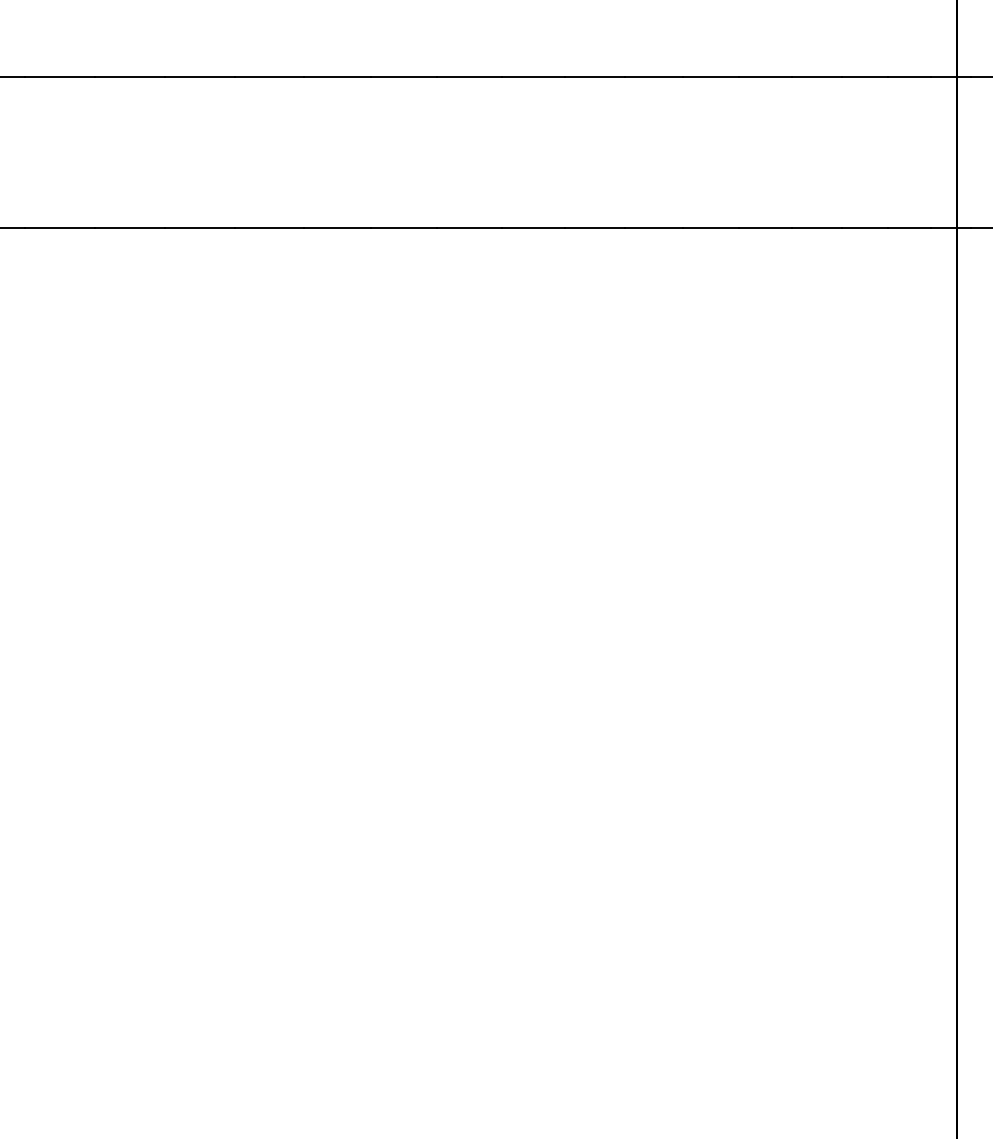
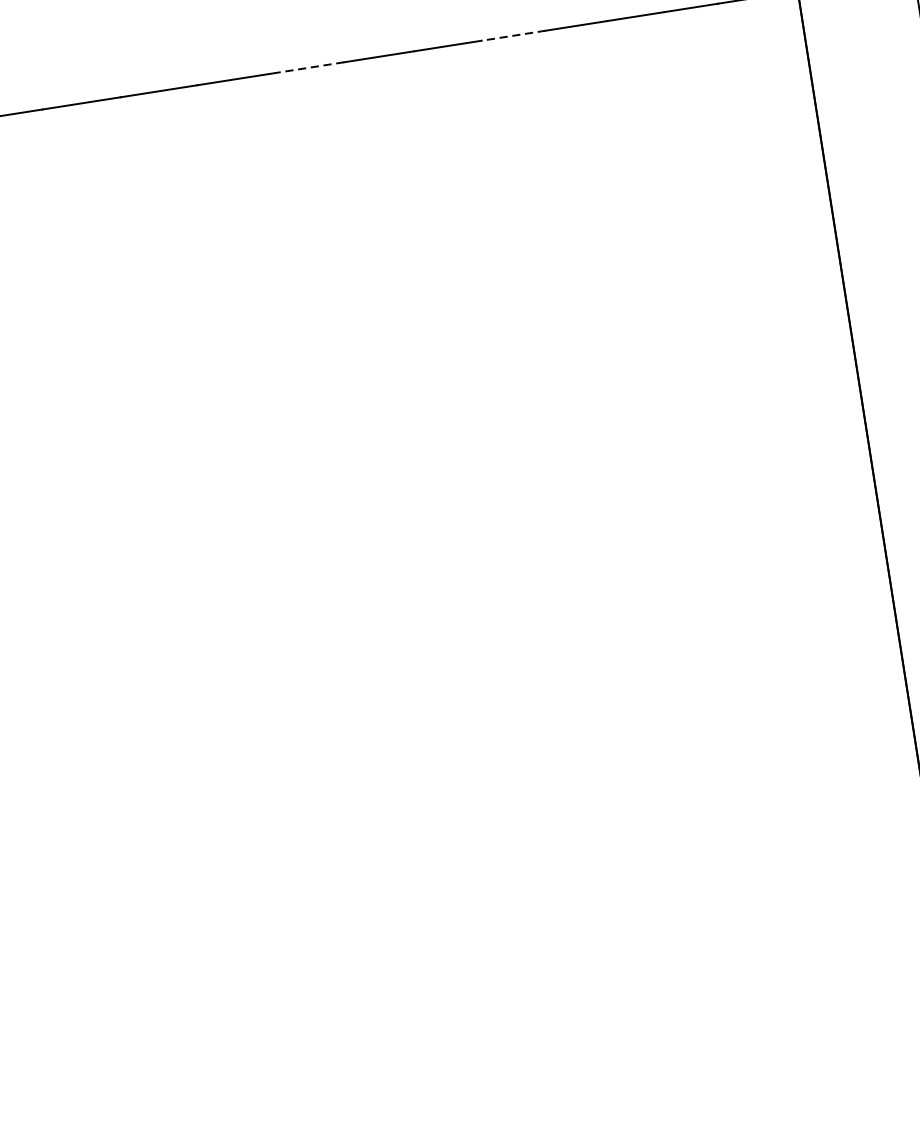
line: (532, 227) -> (307, 67), solid -> dashed
line: (711, 227) -> (513, 35), solid -> dashed

